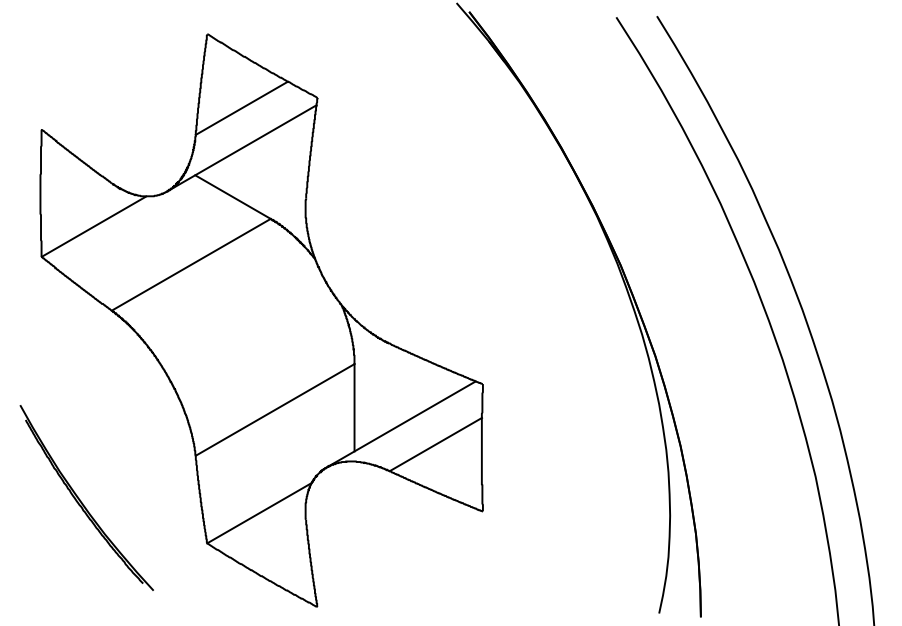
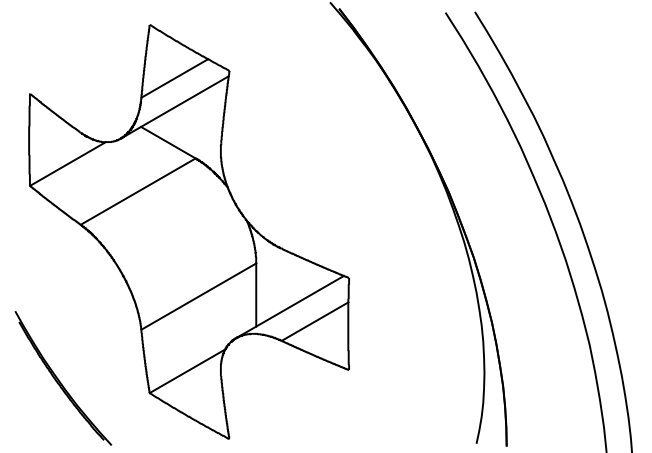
part: (86, 497) -> (63, 377), moved

